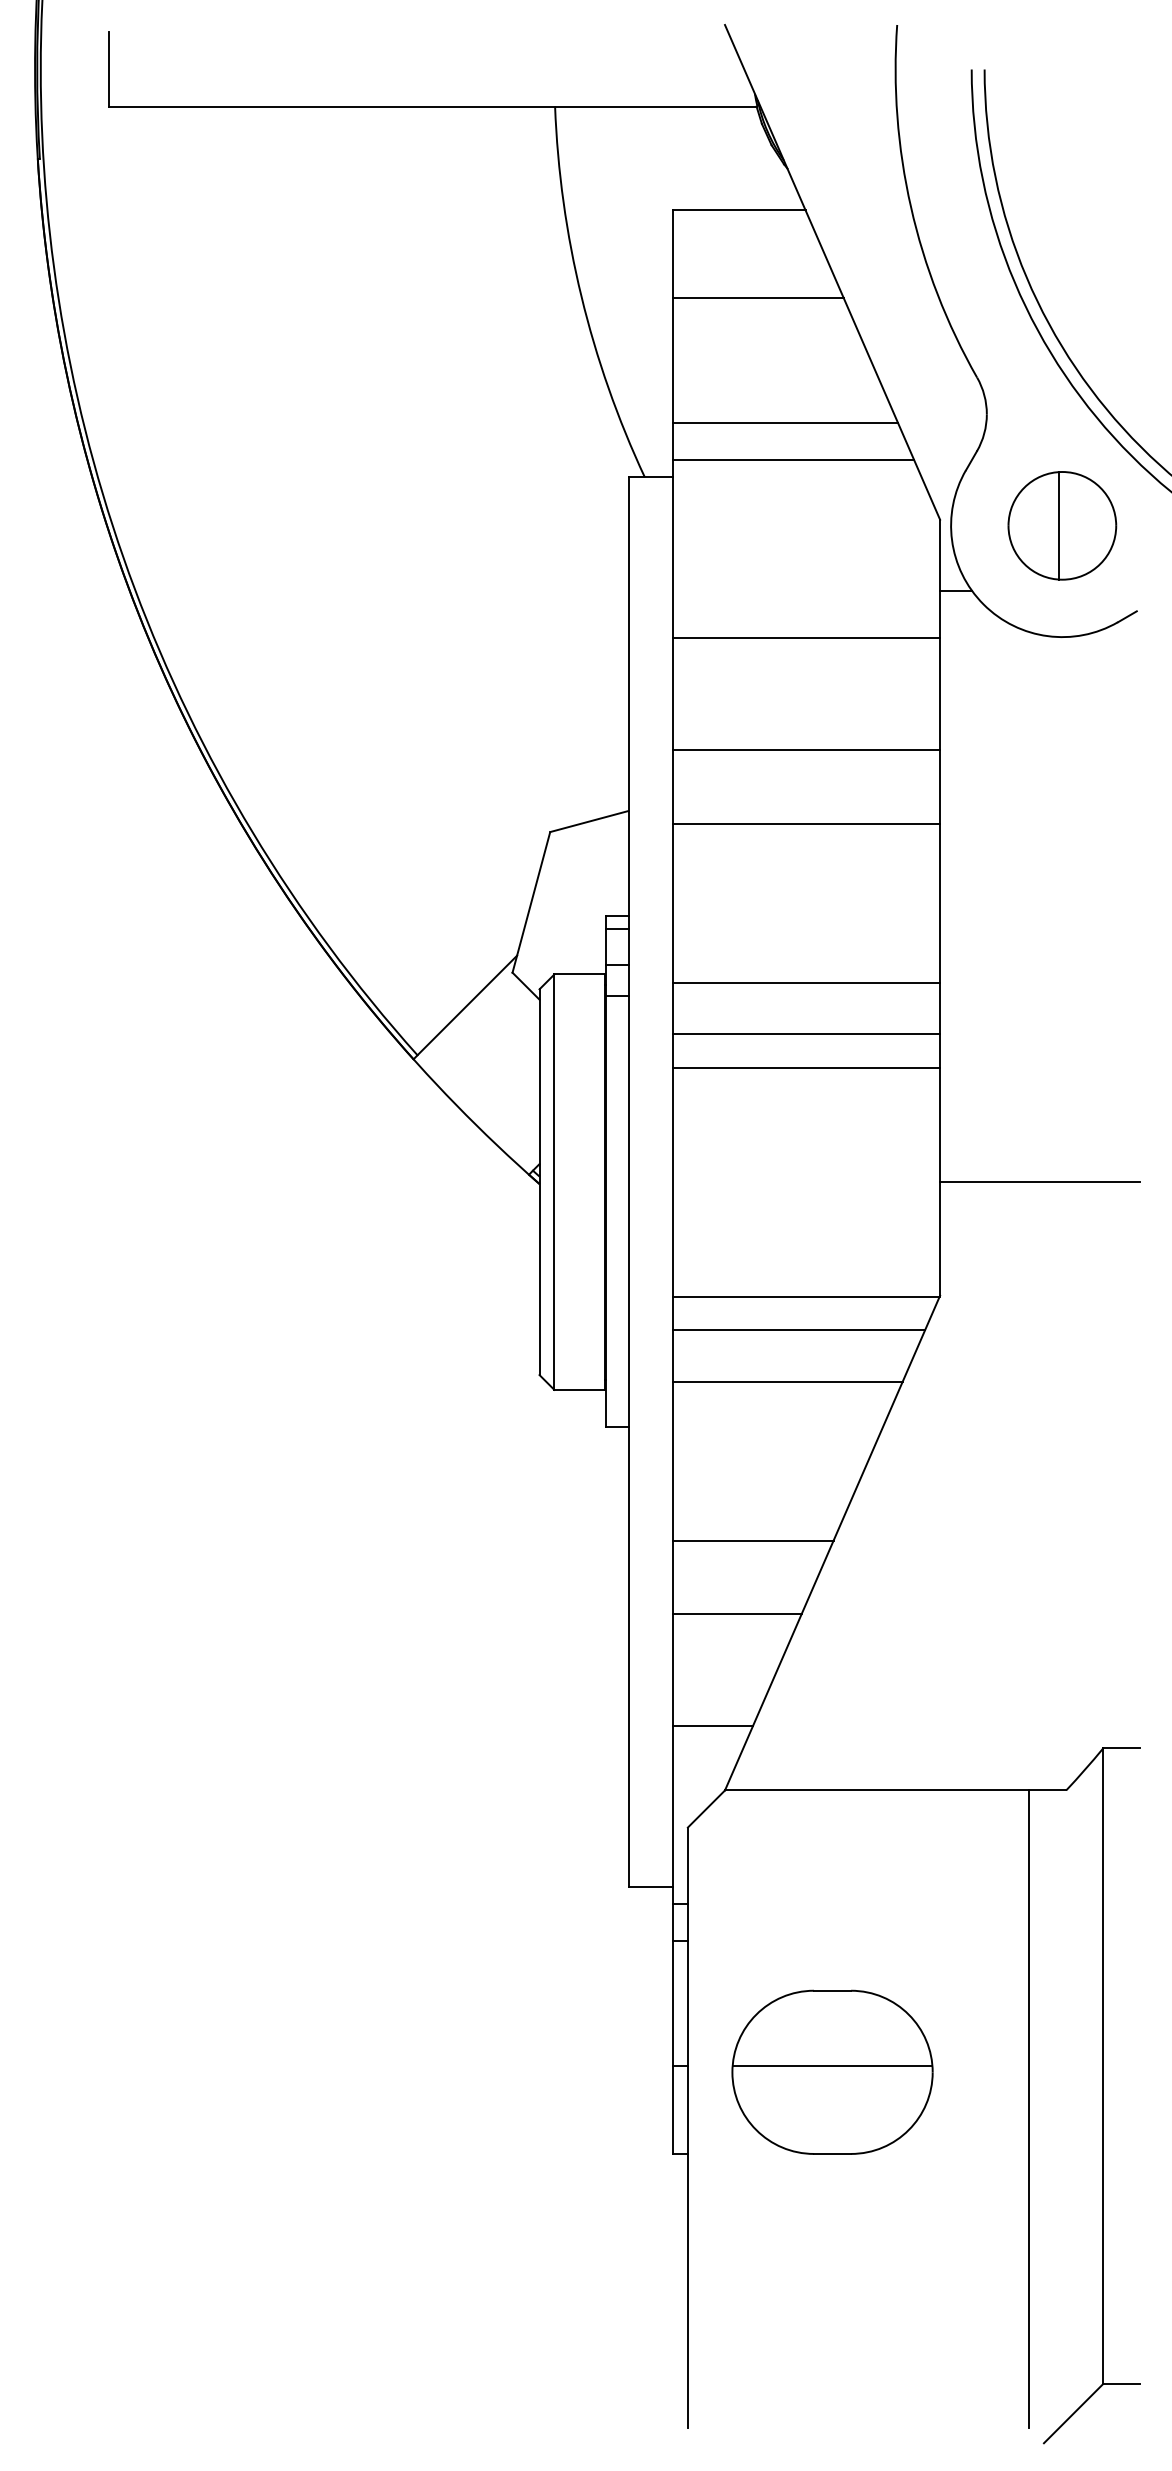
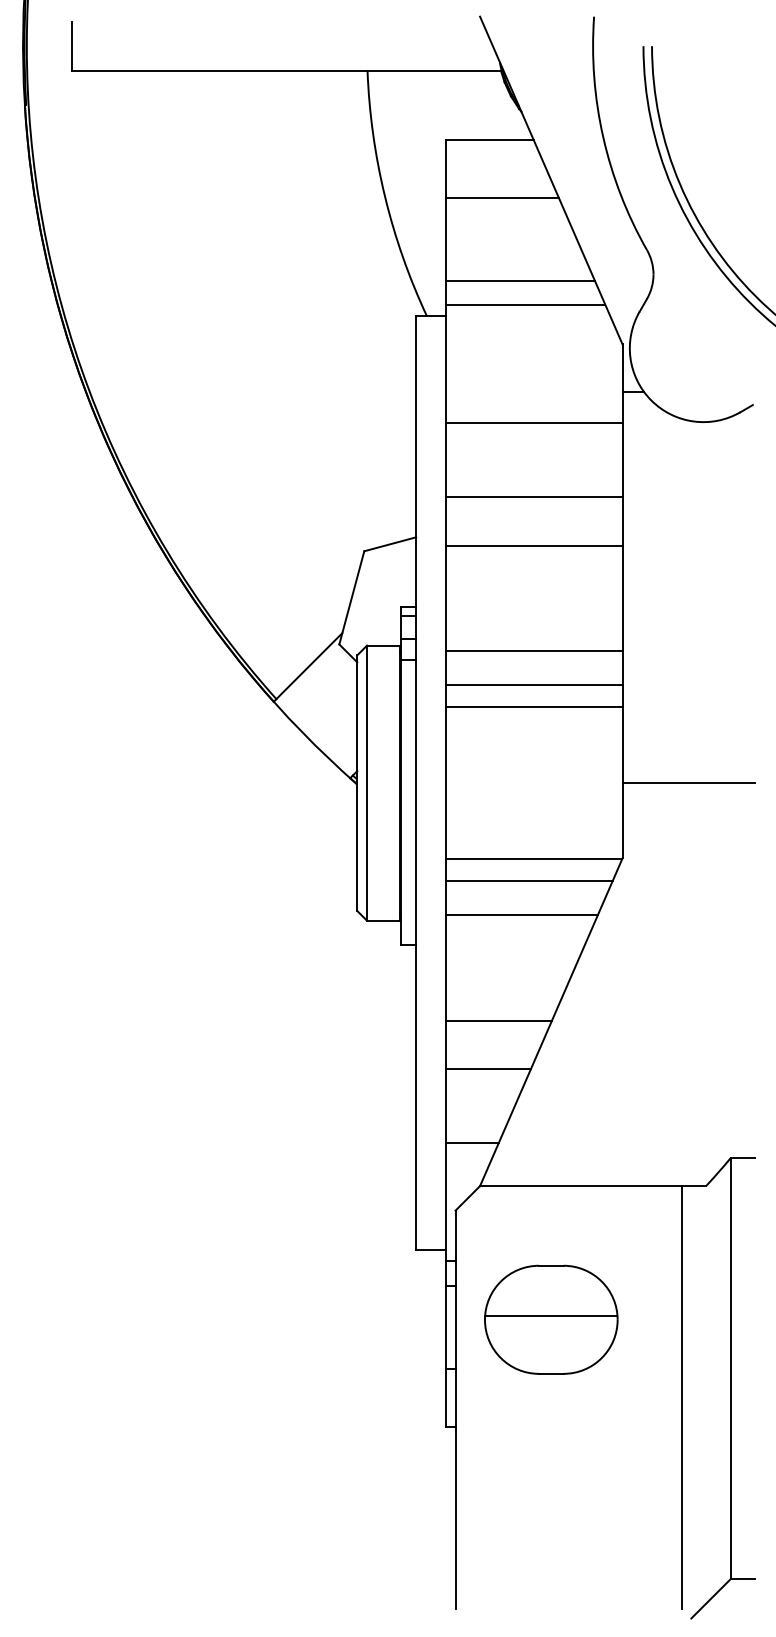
part: (1062, 524) -> (703, 347), removed
part: (832, 2071) -> (551, 1319), moved

